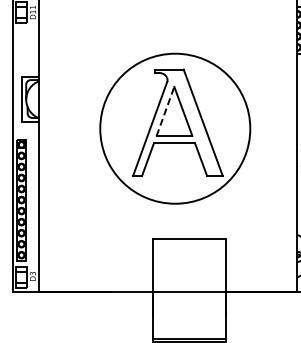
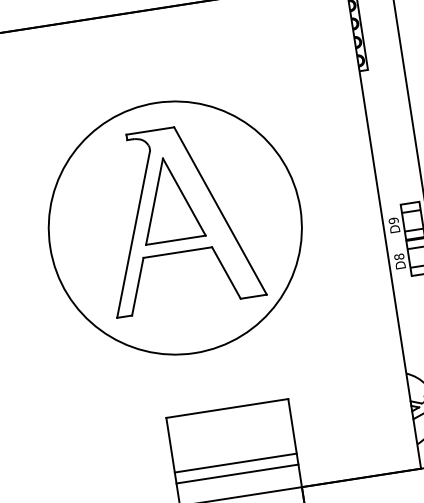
line: (165, 110) -> (154, 200), dashed -> solid
line: (188, 271) -> (234, 462), added
line: (188, 278) -> (236, 474), added

